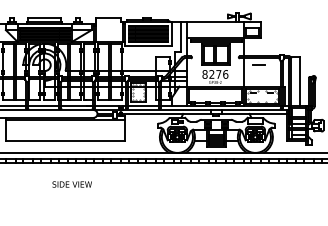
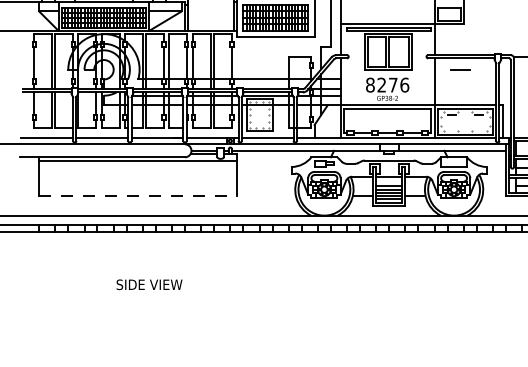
line: (65, 141) -> (138, 196), solid -> dashed
text: (71, 184) -> (148, 284), moved

